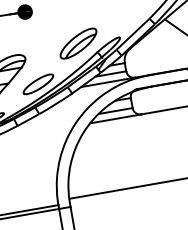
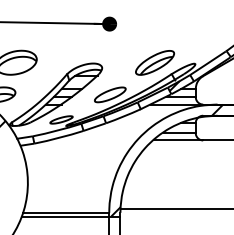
hatch: (108, 141) -> (167, 160), added

